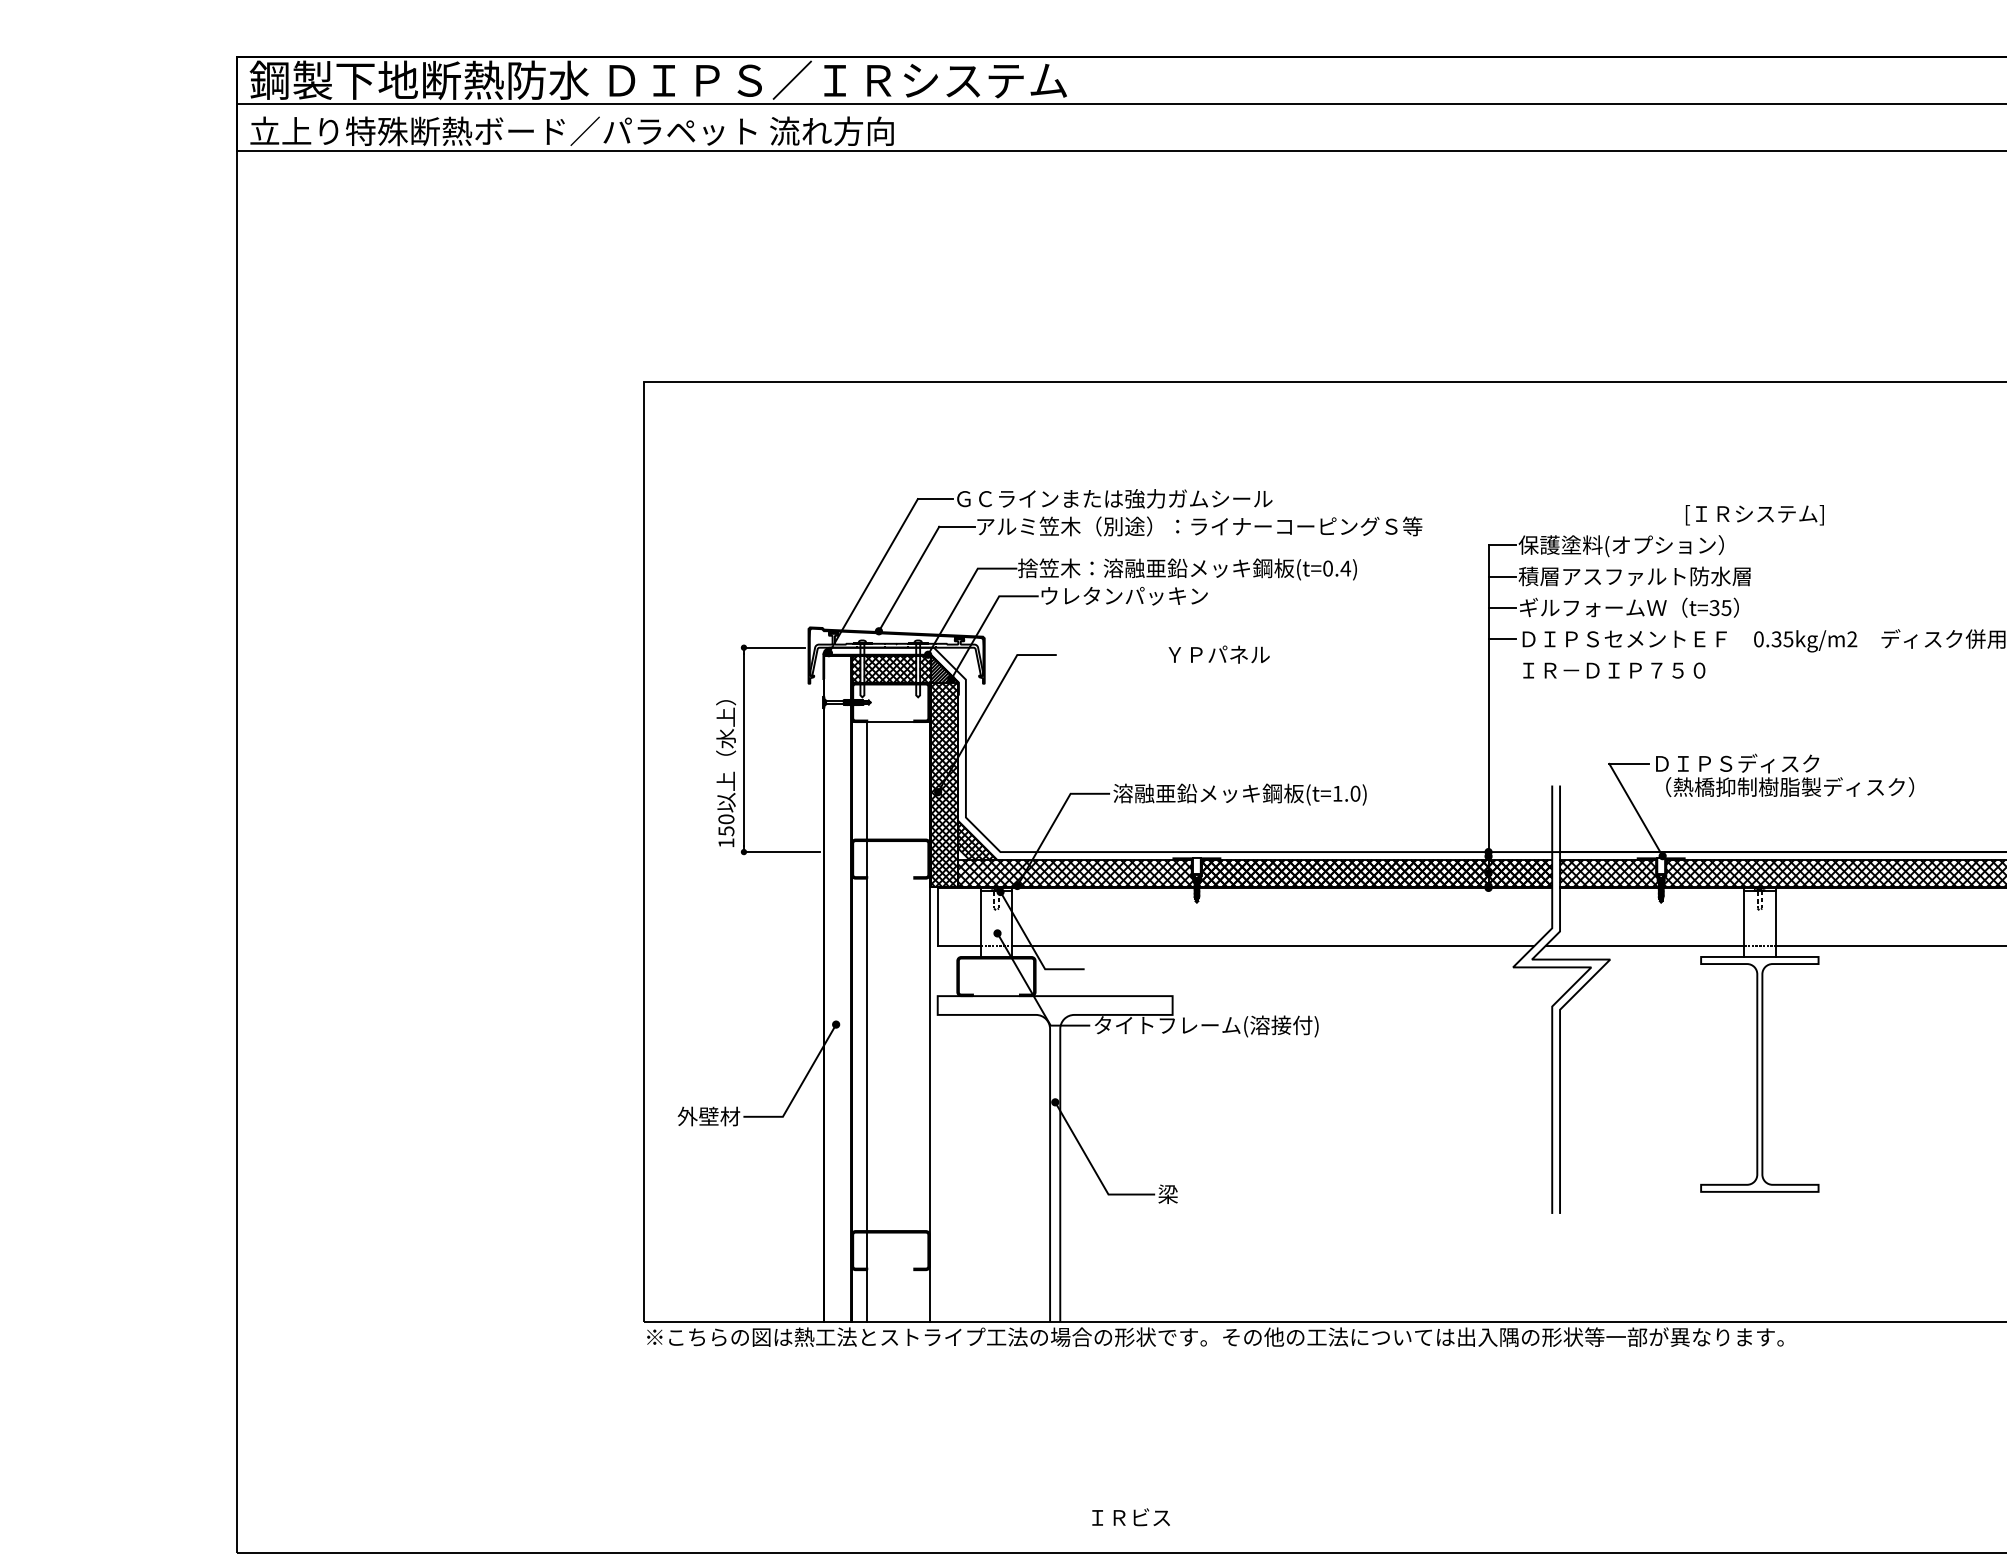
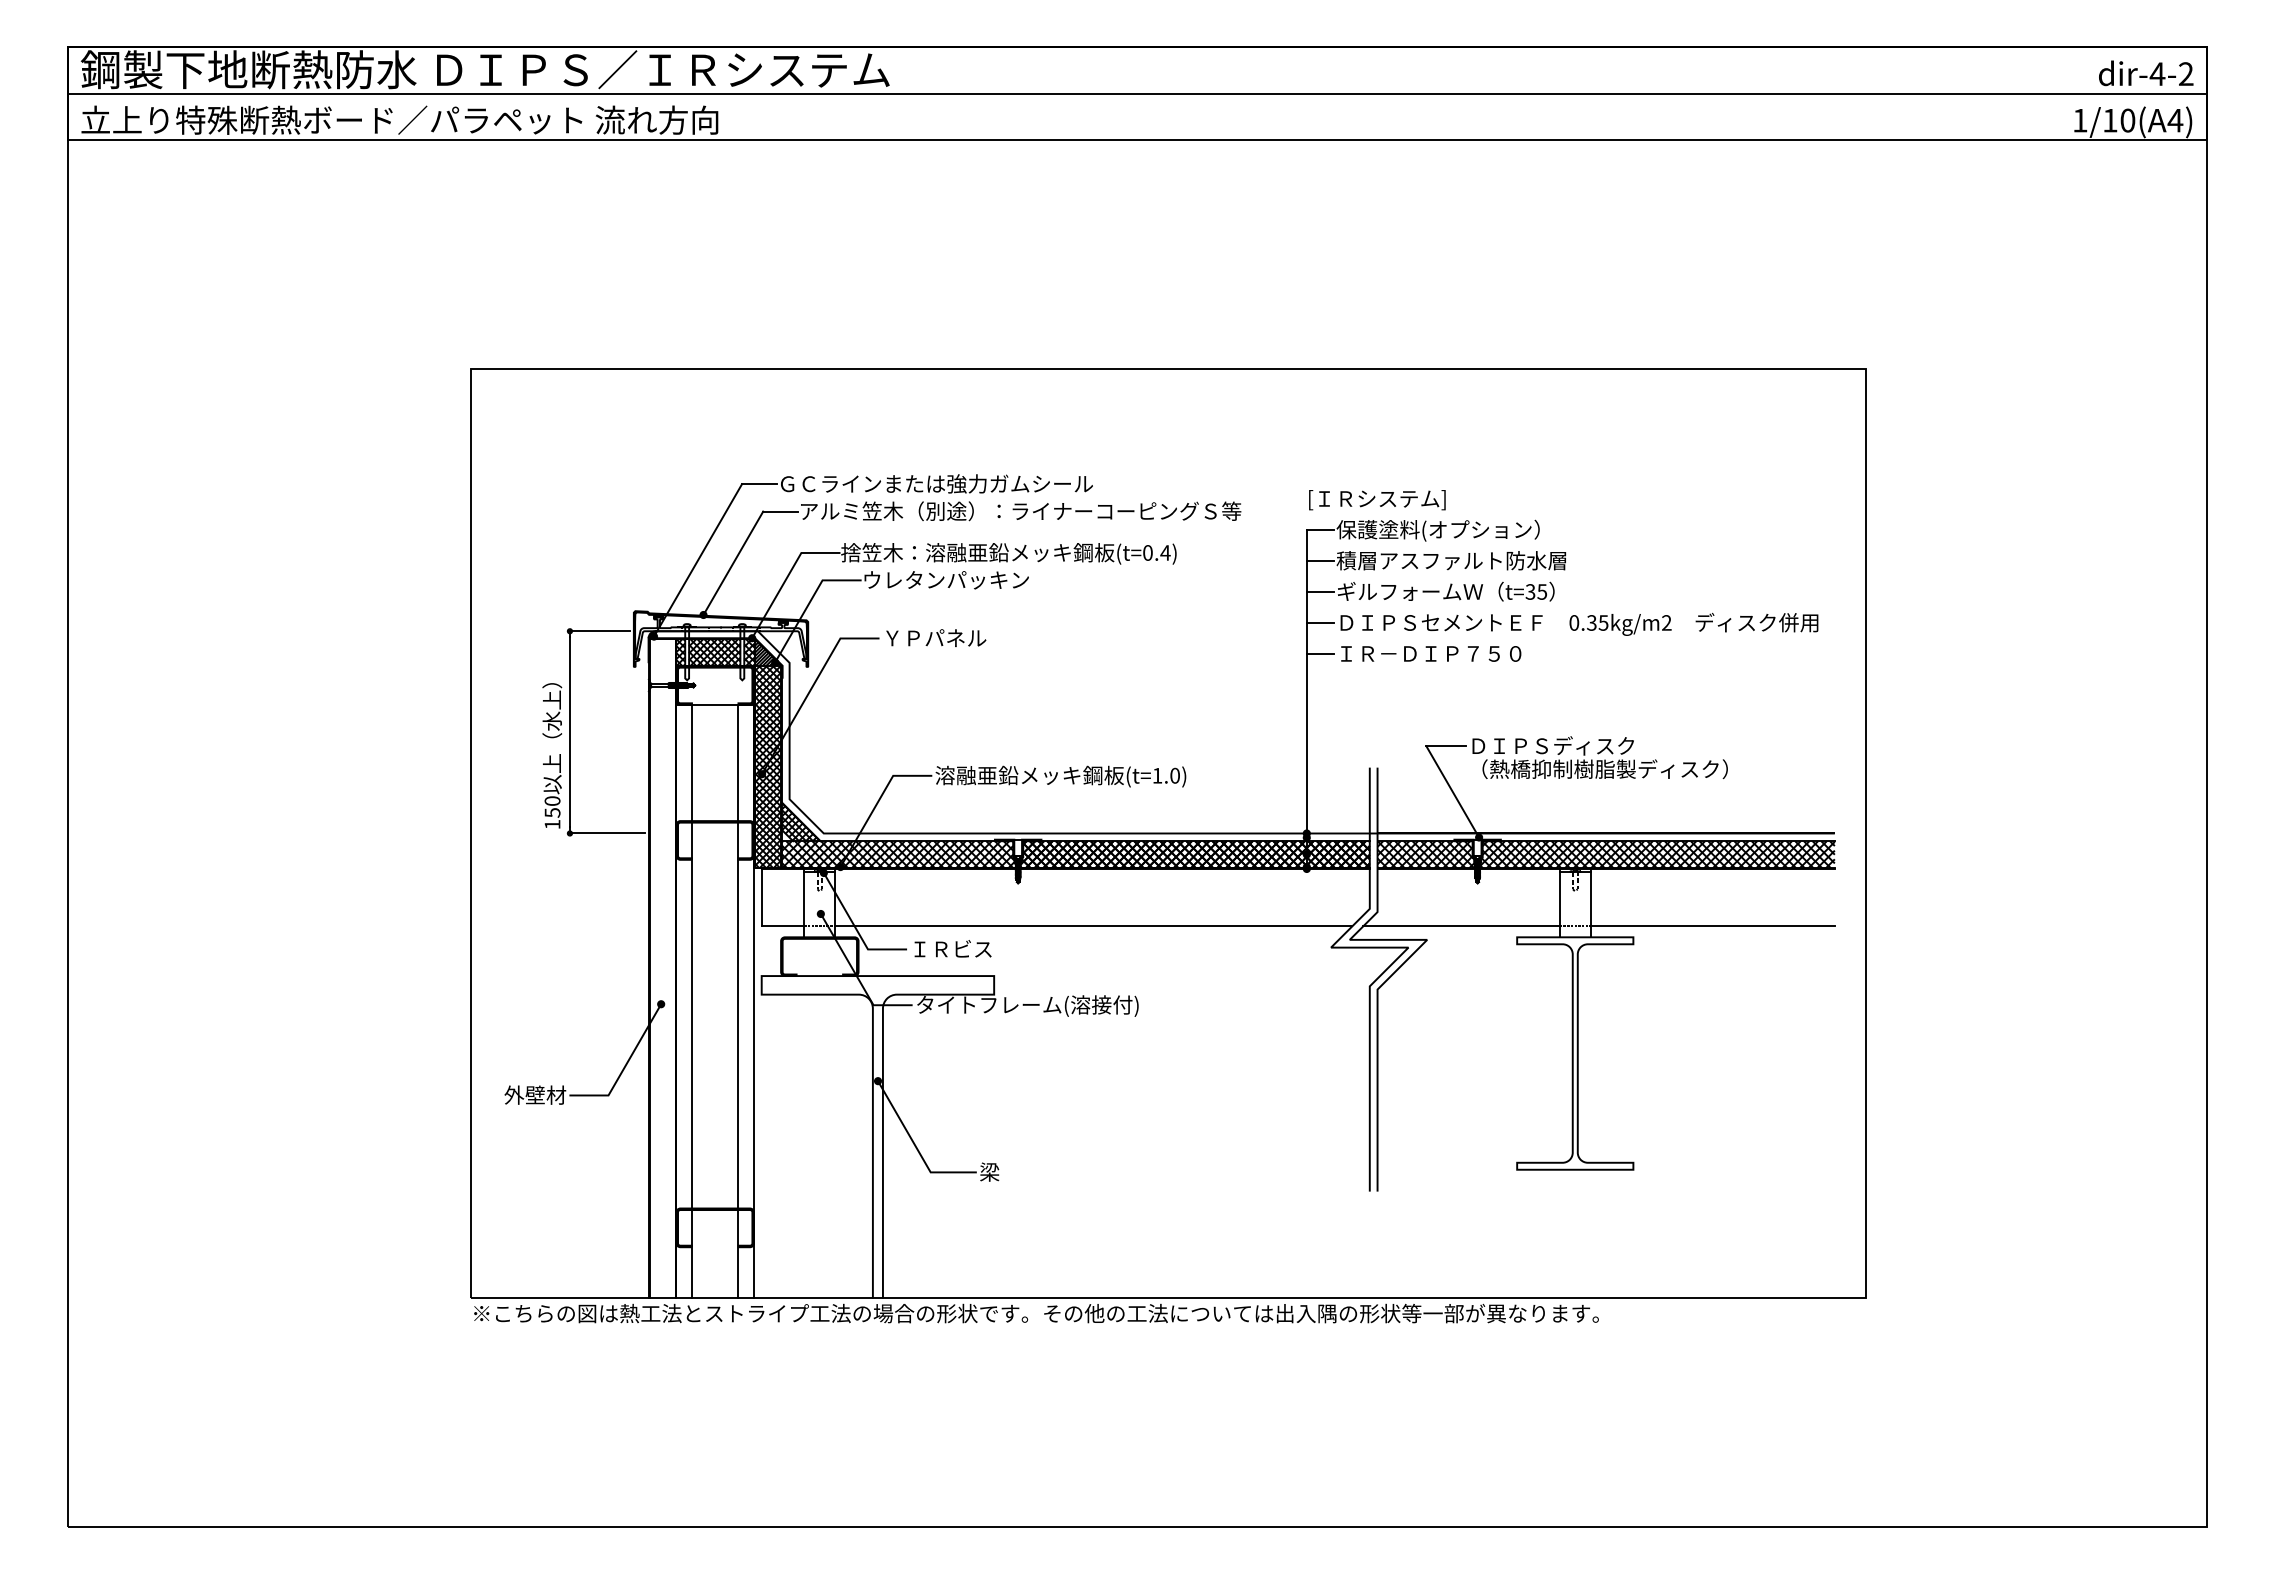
text: (1755, 515) -> (1377, 500), moved
text: (1219, 654) -> (936, 637), moved
line: (1501, 670) -> (1319, 653), added
line: (914, 1021) -> (738, 1001), added
text: (1130, 1516) -> (952, 948), moved

